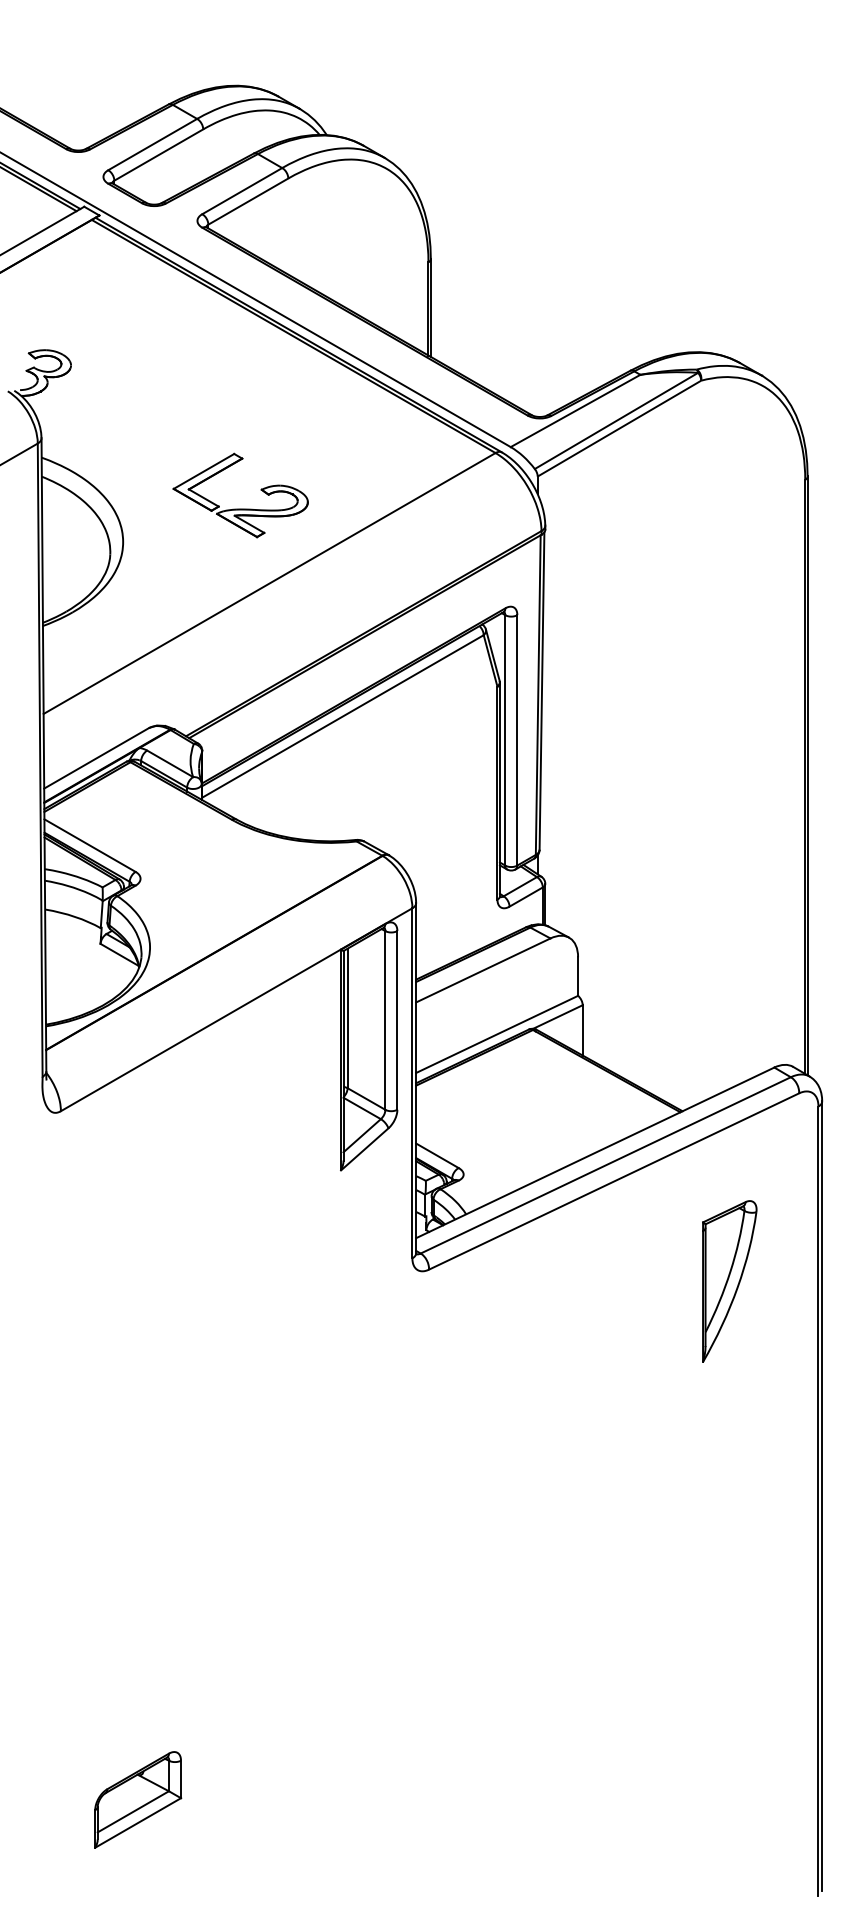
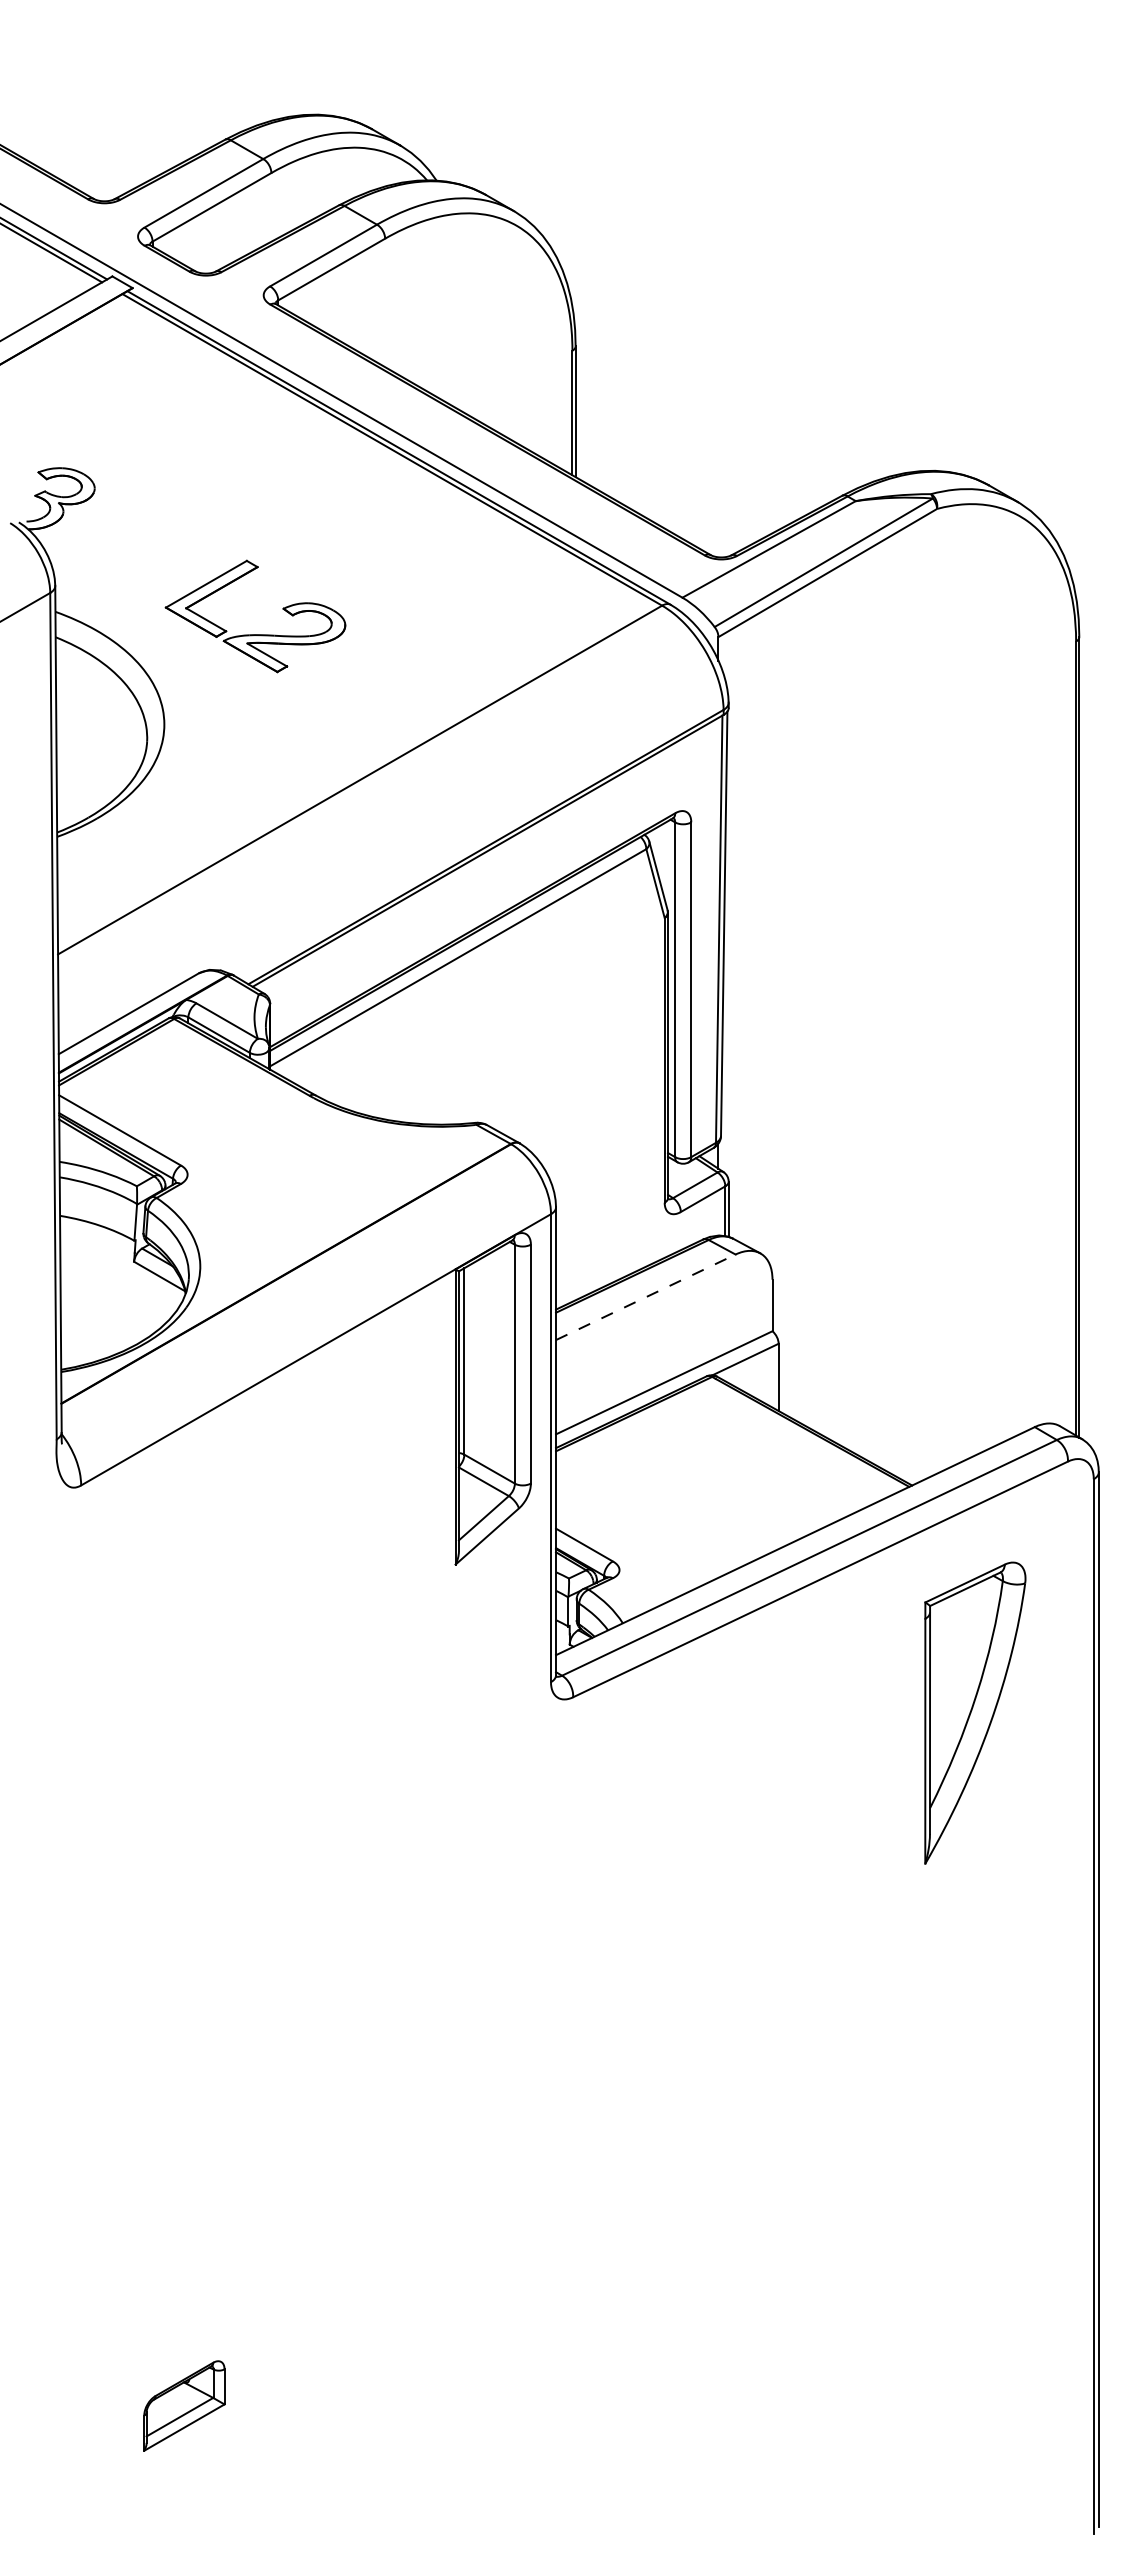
part: (240, 509) -> (255, 634), moved
line: (483, 970) -> (646, 1297), solid -> dashed
part: (729, 1281) -> (974, 1712), size x1.4
part: (138, 1799) -> (184, 2405), size x0.7

